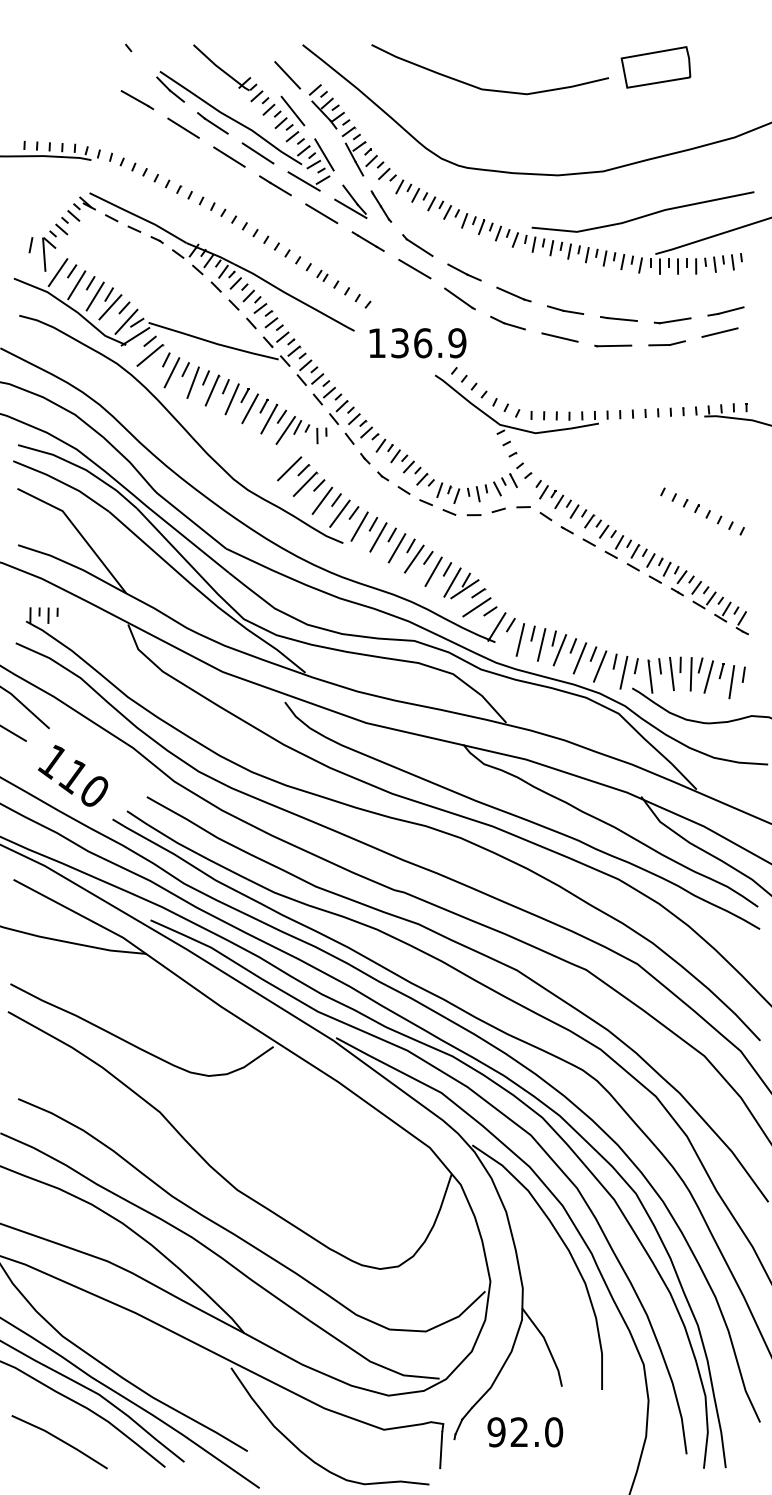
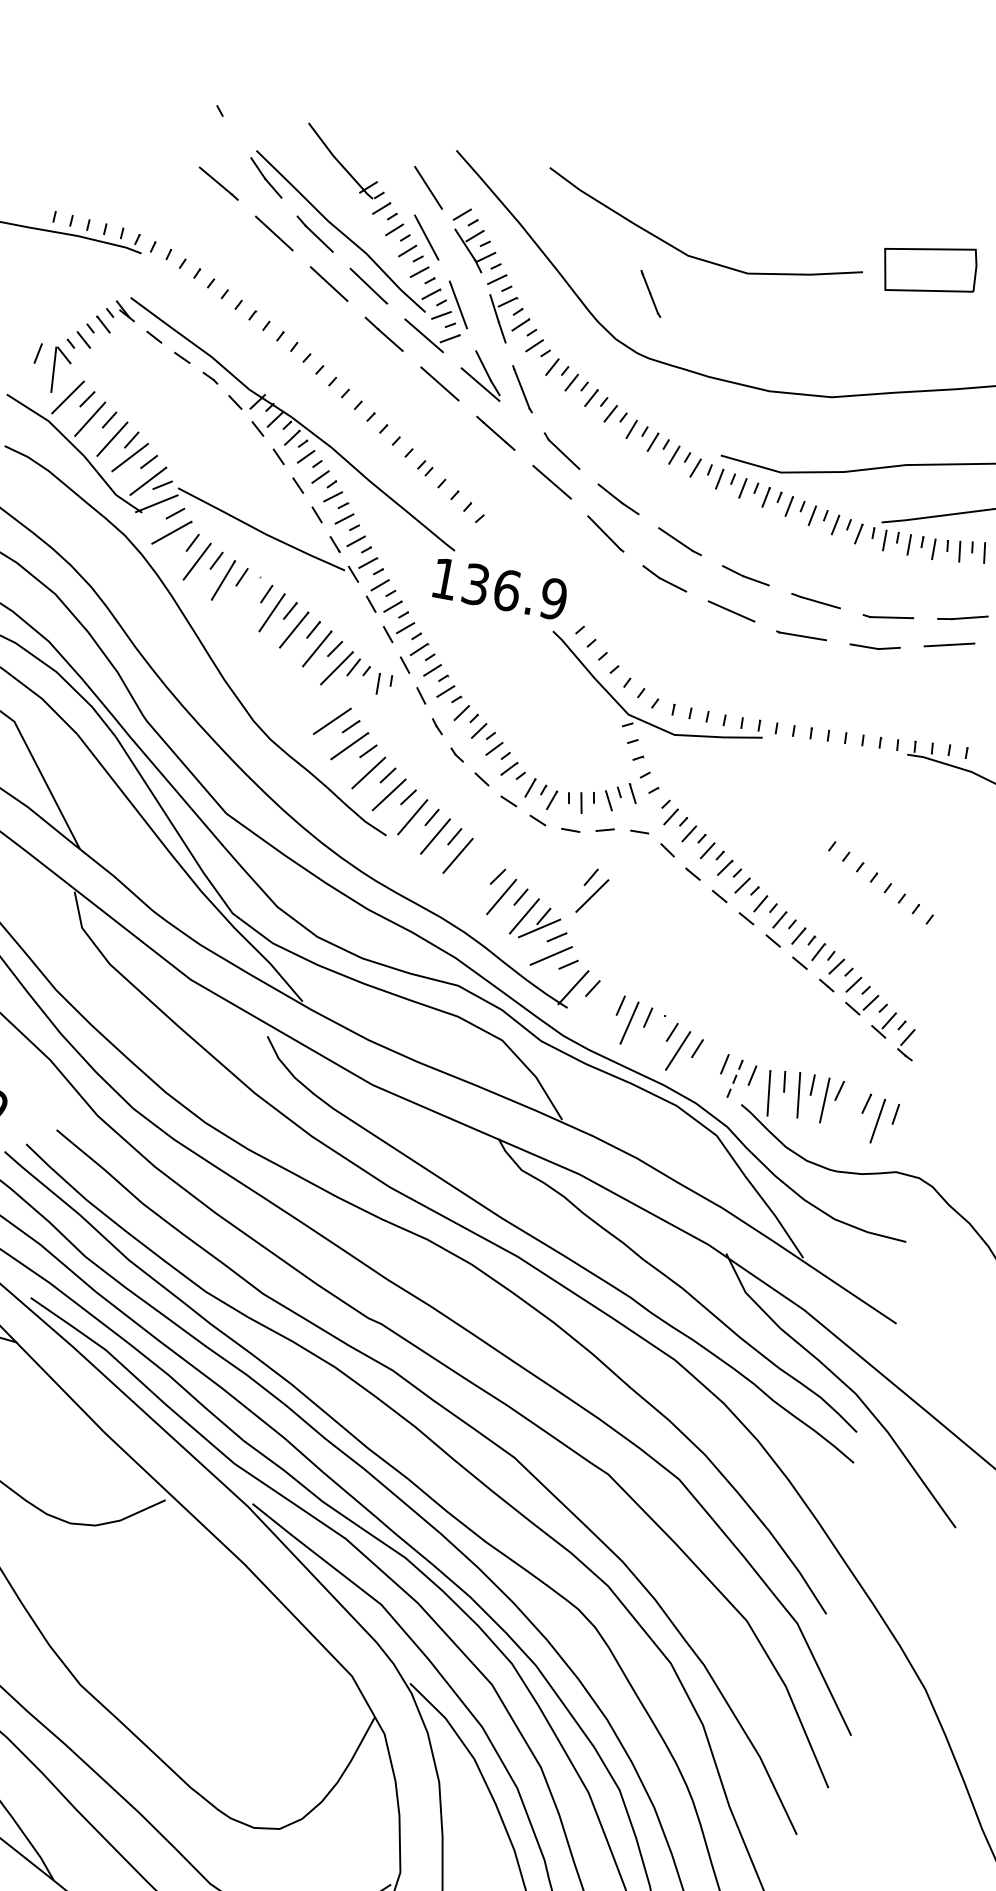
line: (460, 121) -> (651, 293), added
text: (417, 343) -> (499, 589), moved
line: (211, 390) -> (246, 595), removed
part: (413, 555) -> (592, 890), moved
line: (520, 639) -> (602, 1010), removed
line: (559, 650) -> (652, 1035), removed
line: (599, 666) -> (702, 1066), removed
line: (623, 673) -> (733, 1082), solid -> dashed
line: (708, 676) -> (847, 1107), removed

